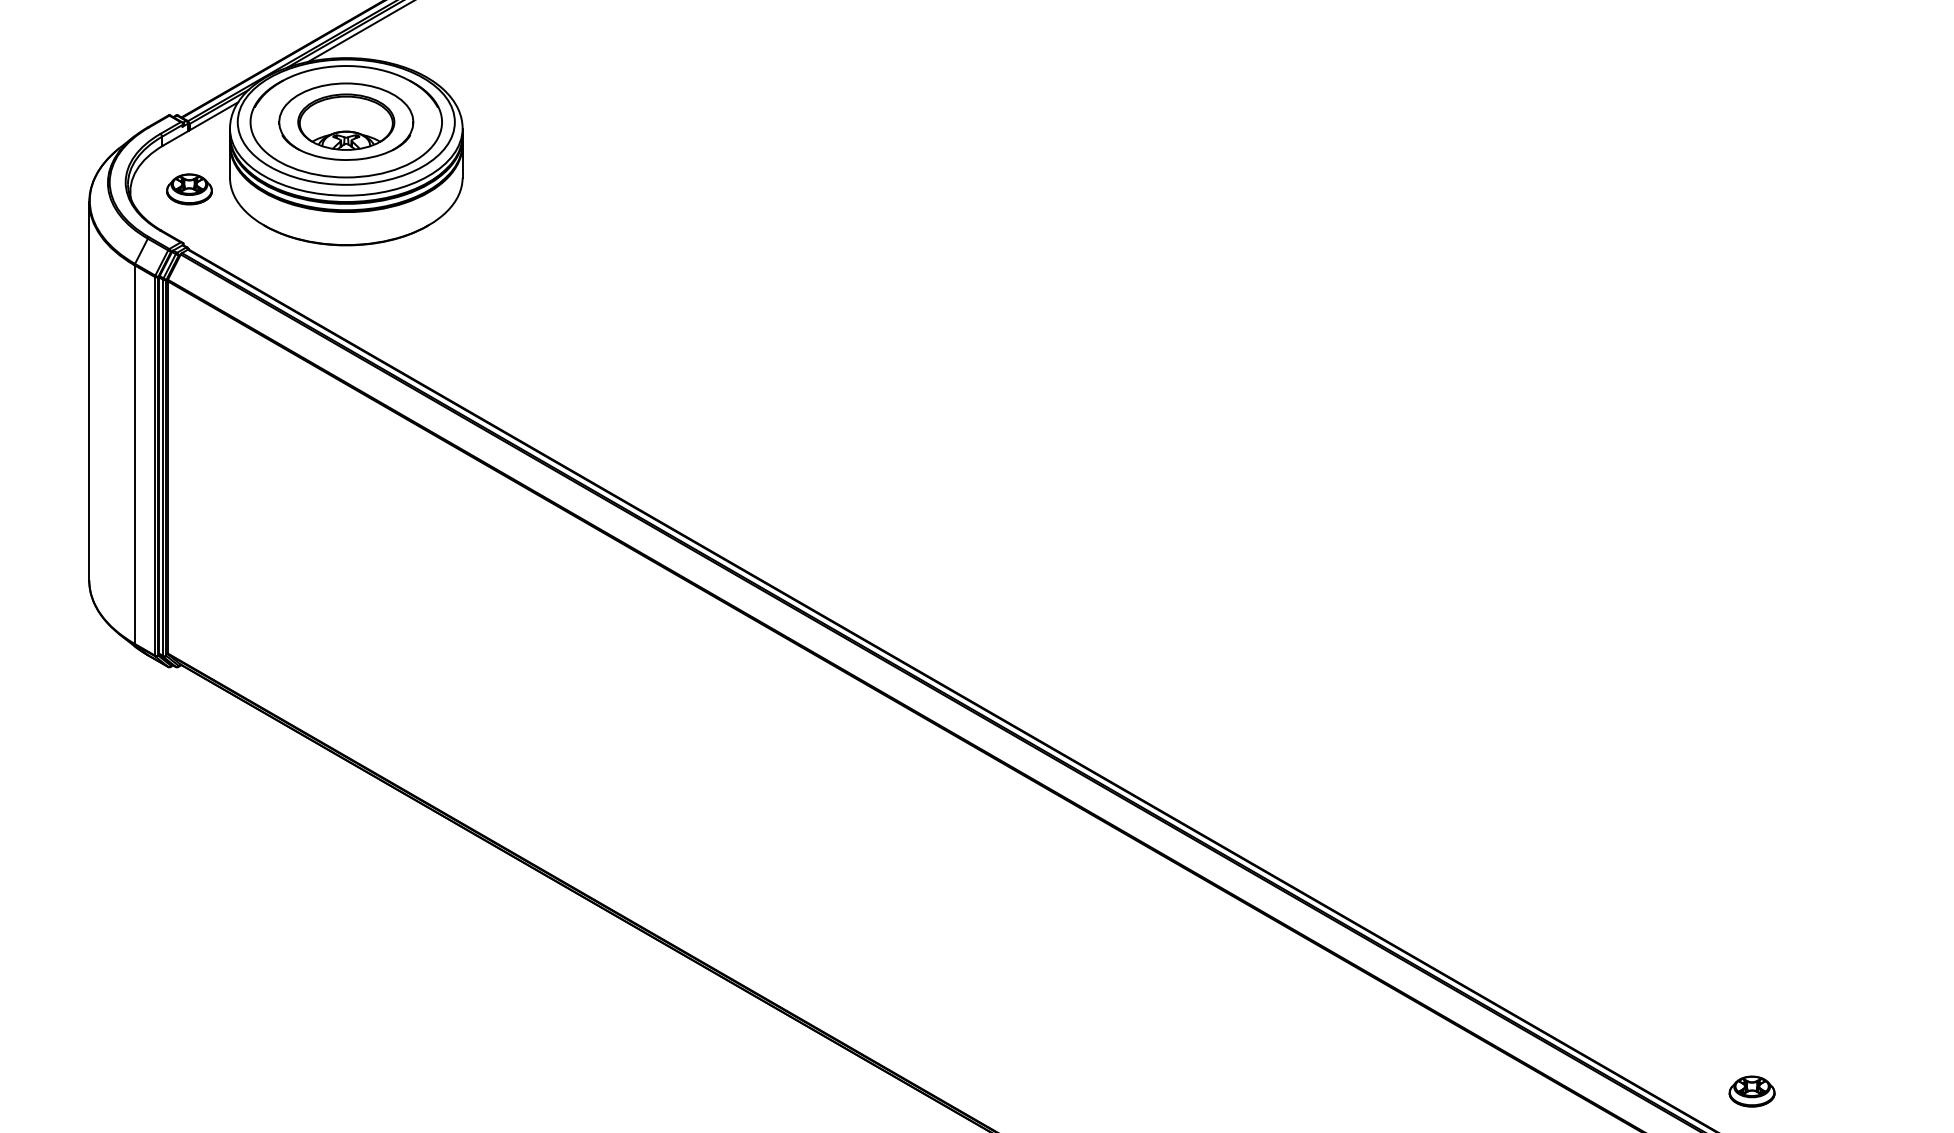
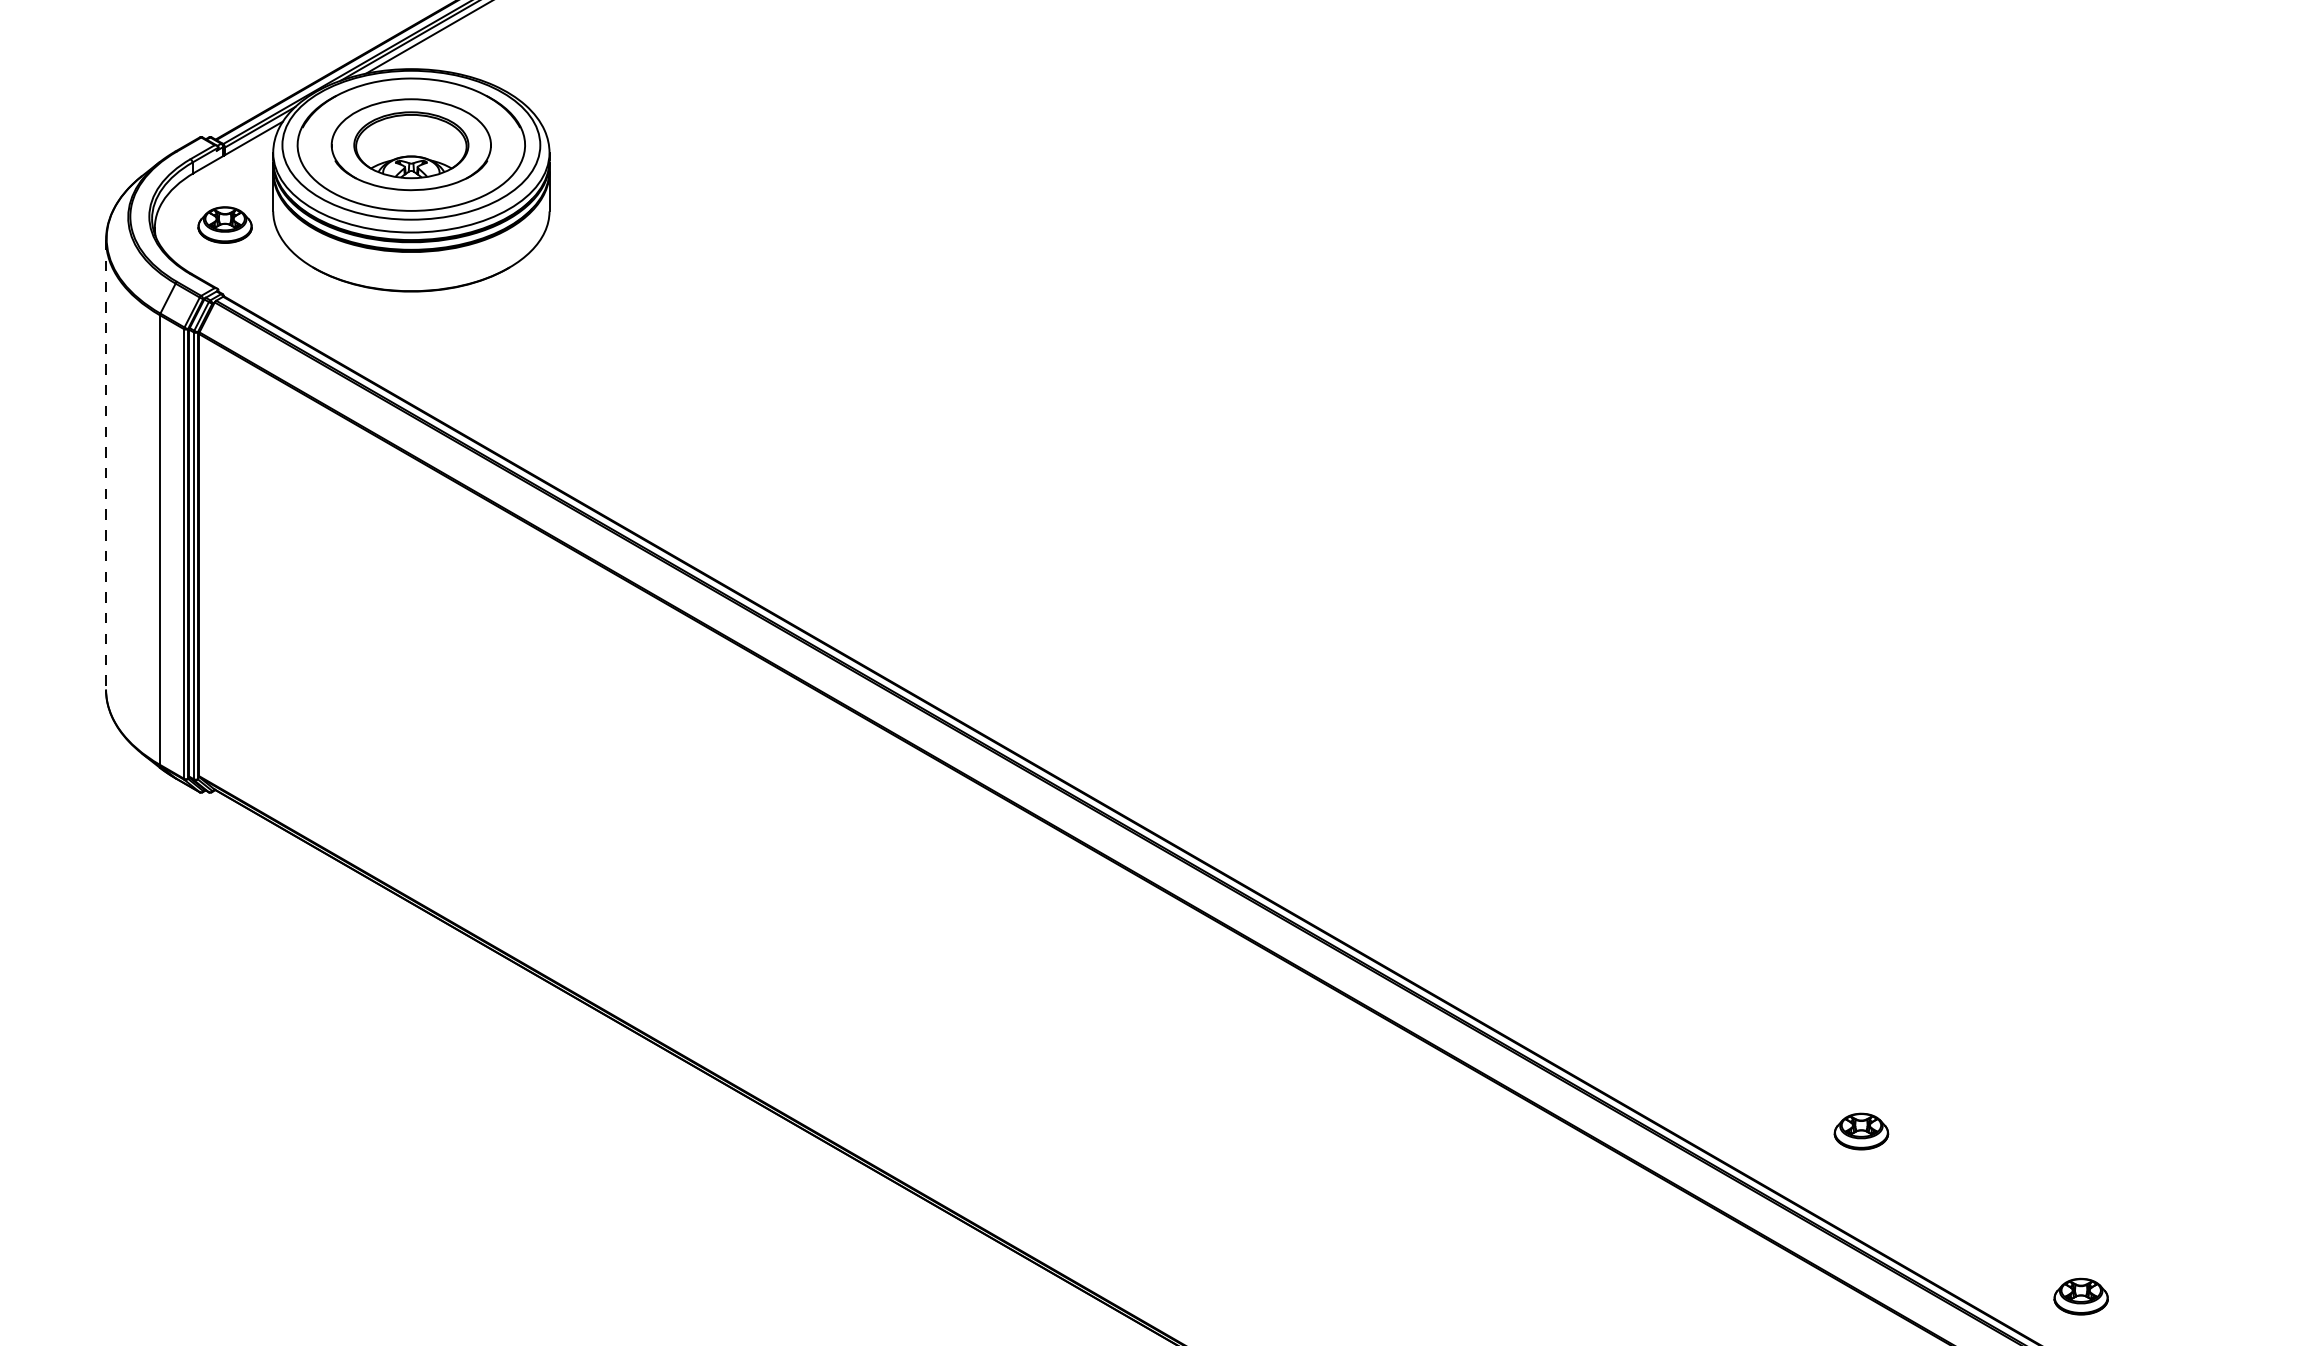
line: (89, 391) -> (106, 465), solid -> dashed
part: (1566, 952) -> (1860, 1131), added

